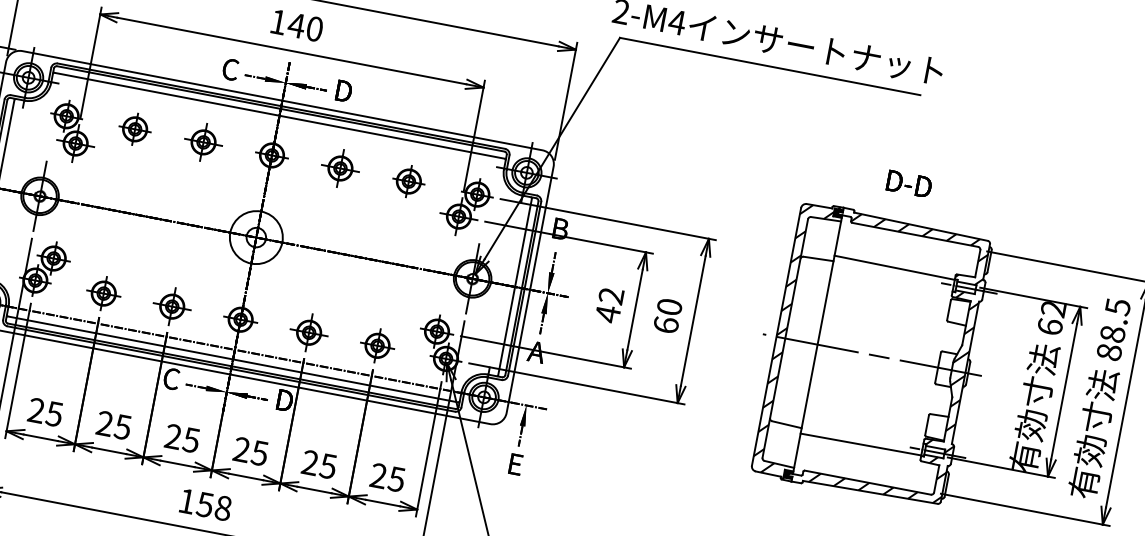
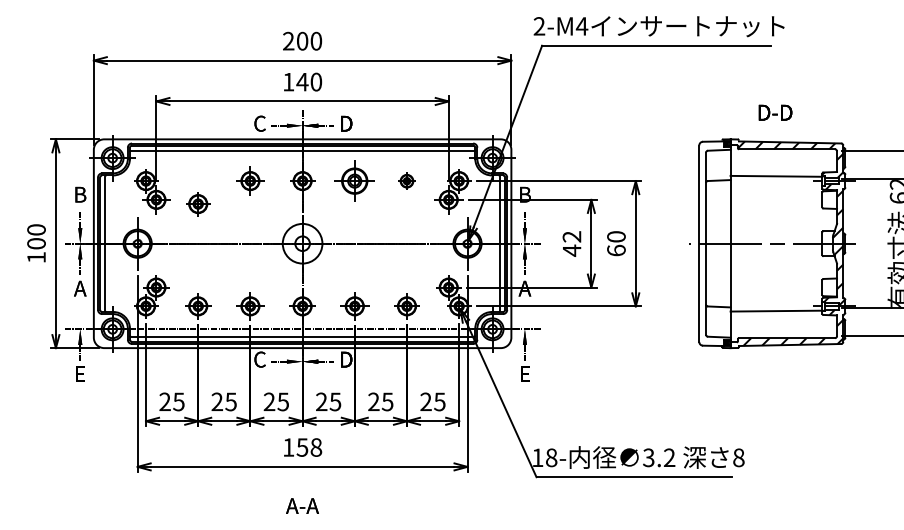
part: (135, 129) -> (198, 204), moved
part: (340, 167) -> (354, 180), size x1.4
part: (408, 181) -> (406, 181), size x0.7
hatch: (796, 340) -> (714, 243), removed

